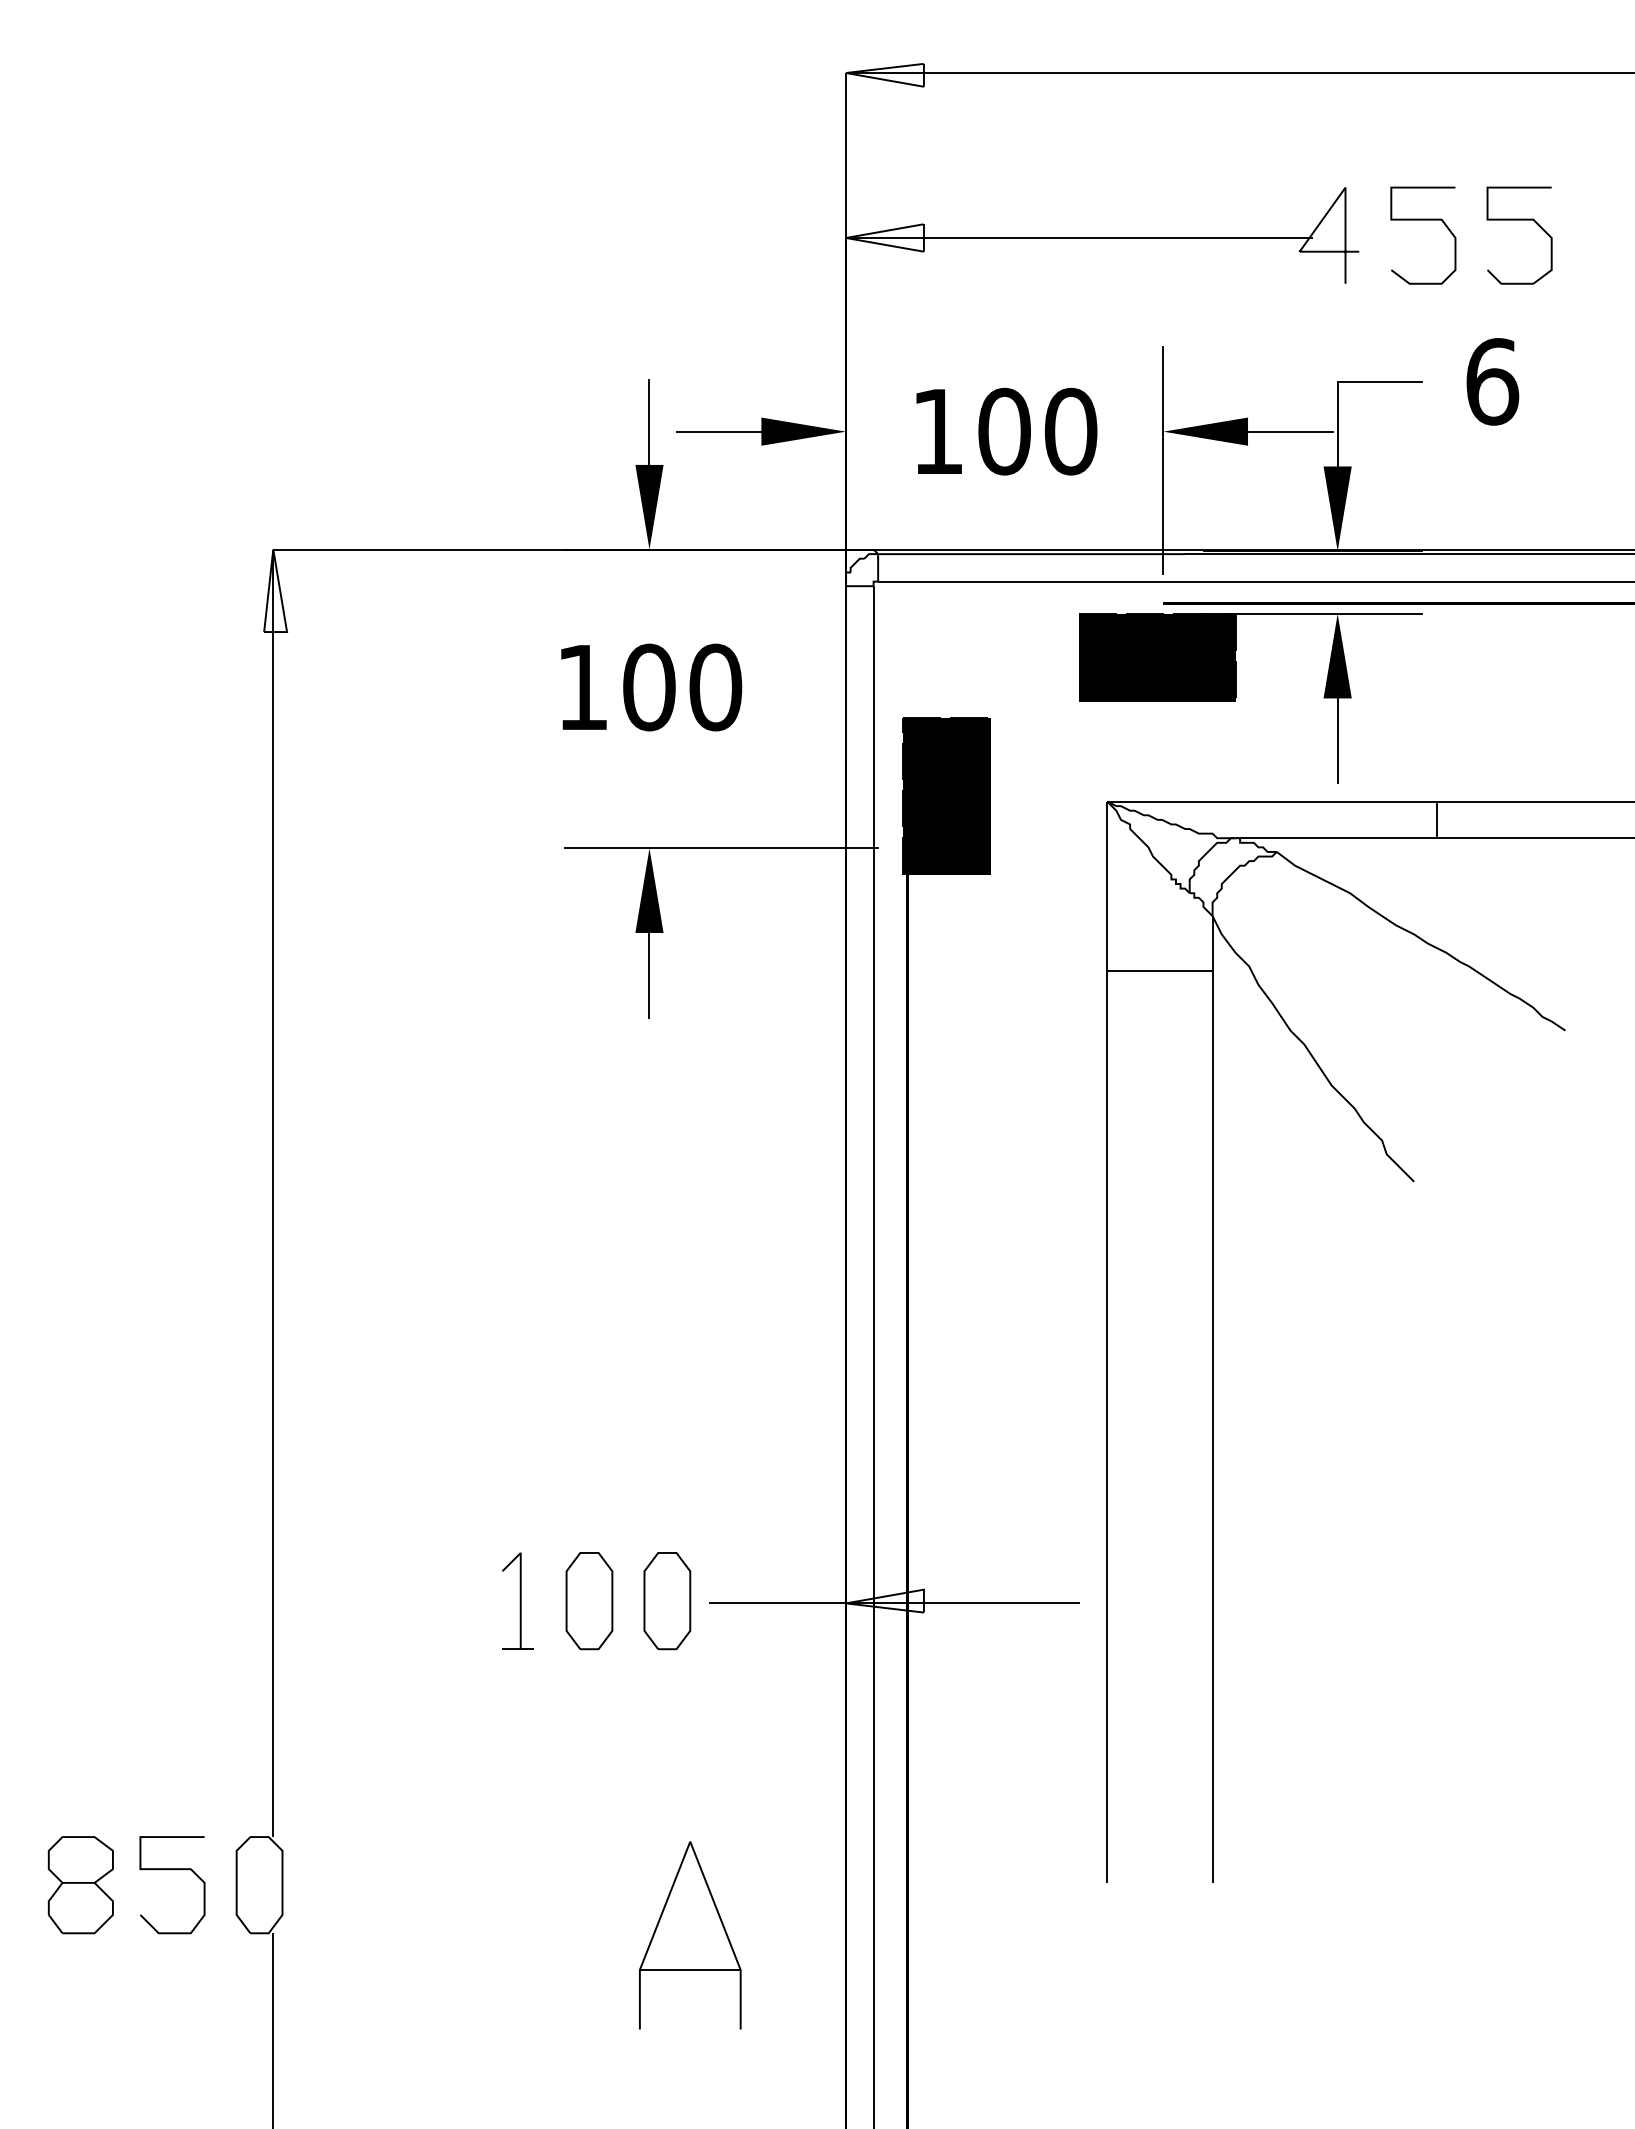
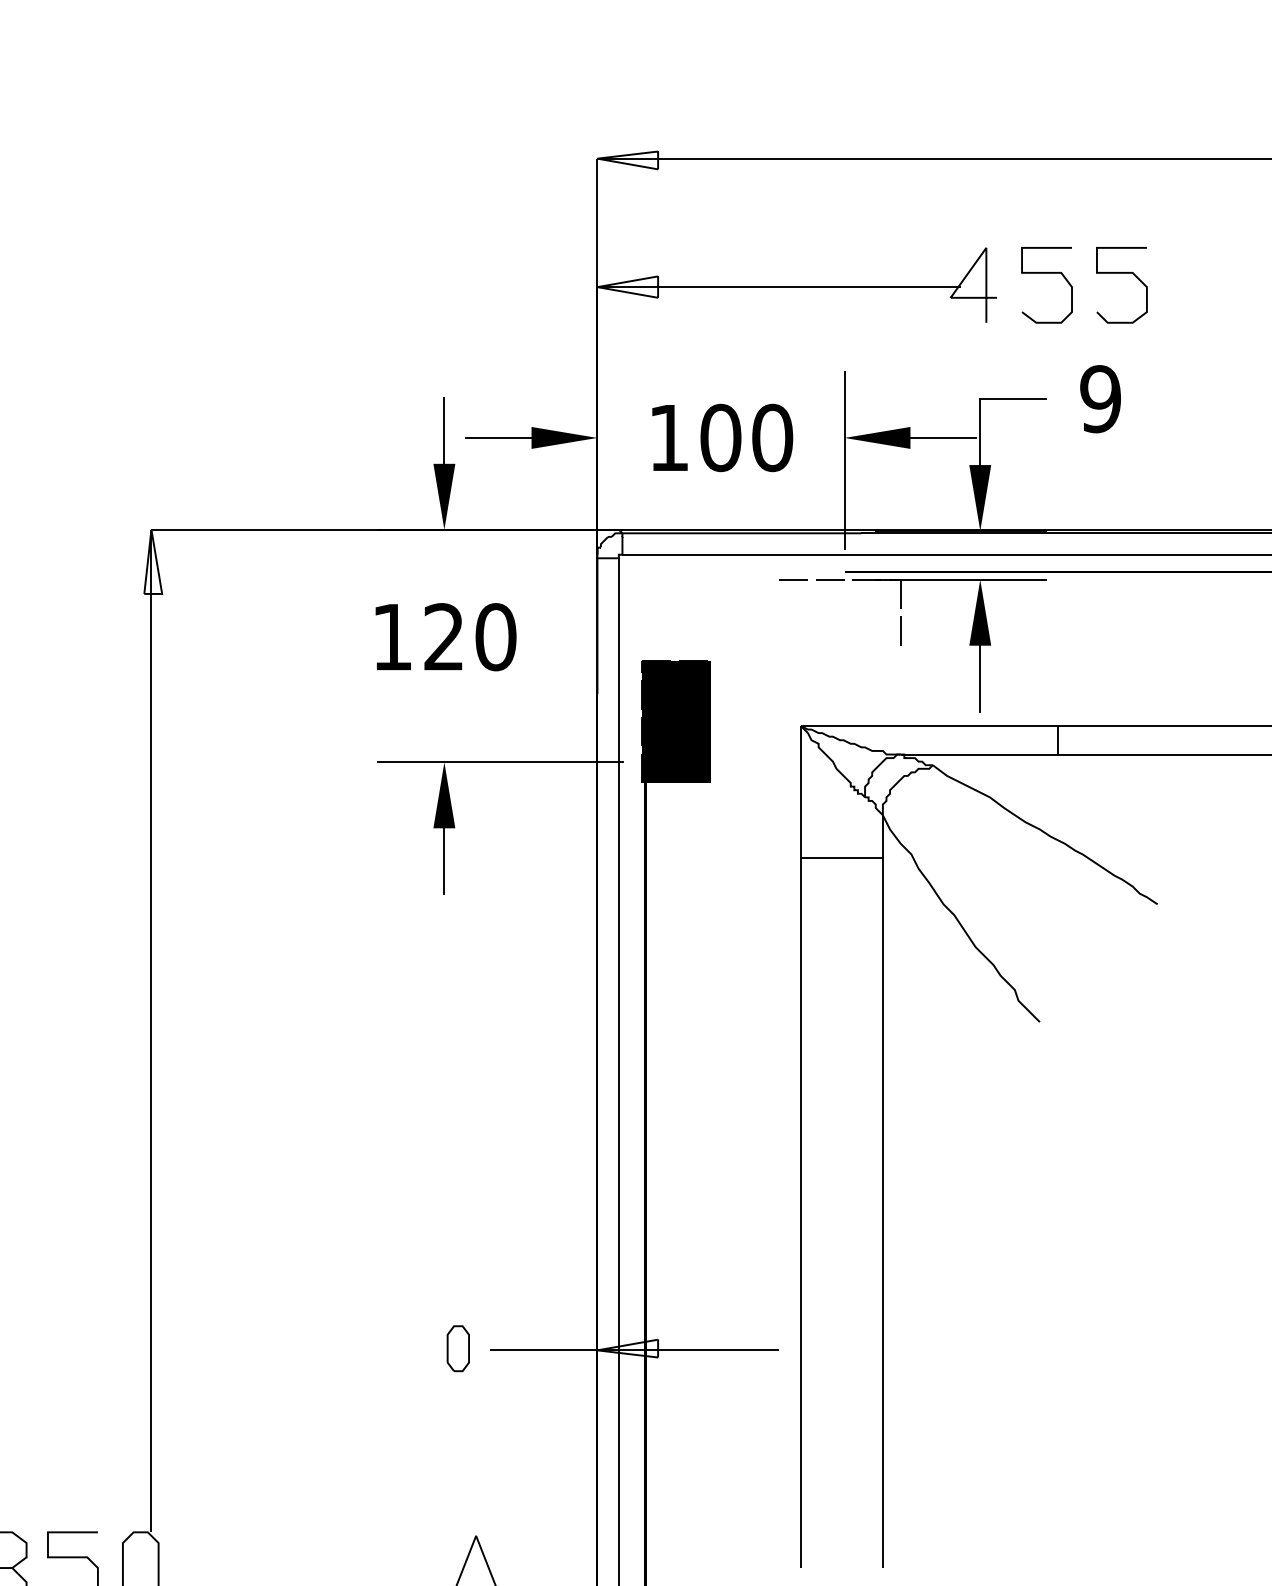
text: (1492, 381) -> (1100, 398), 6 -> 9
fill: (1157, 657) -> (839, 613), removed
text: (649, 687) -> (444, 637), 100 -> 120
part: (517, 1600) -> (341, 1348), removed
part: (589, 1601) -> (397, 1348), removed
part: (667, 1601) -> (458, 1348), size x0.6

